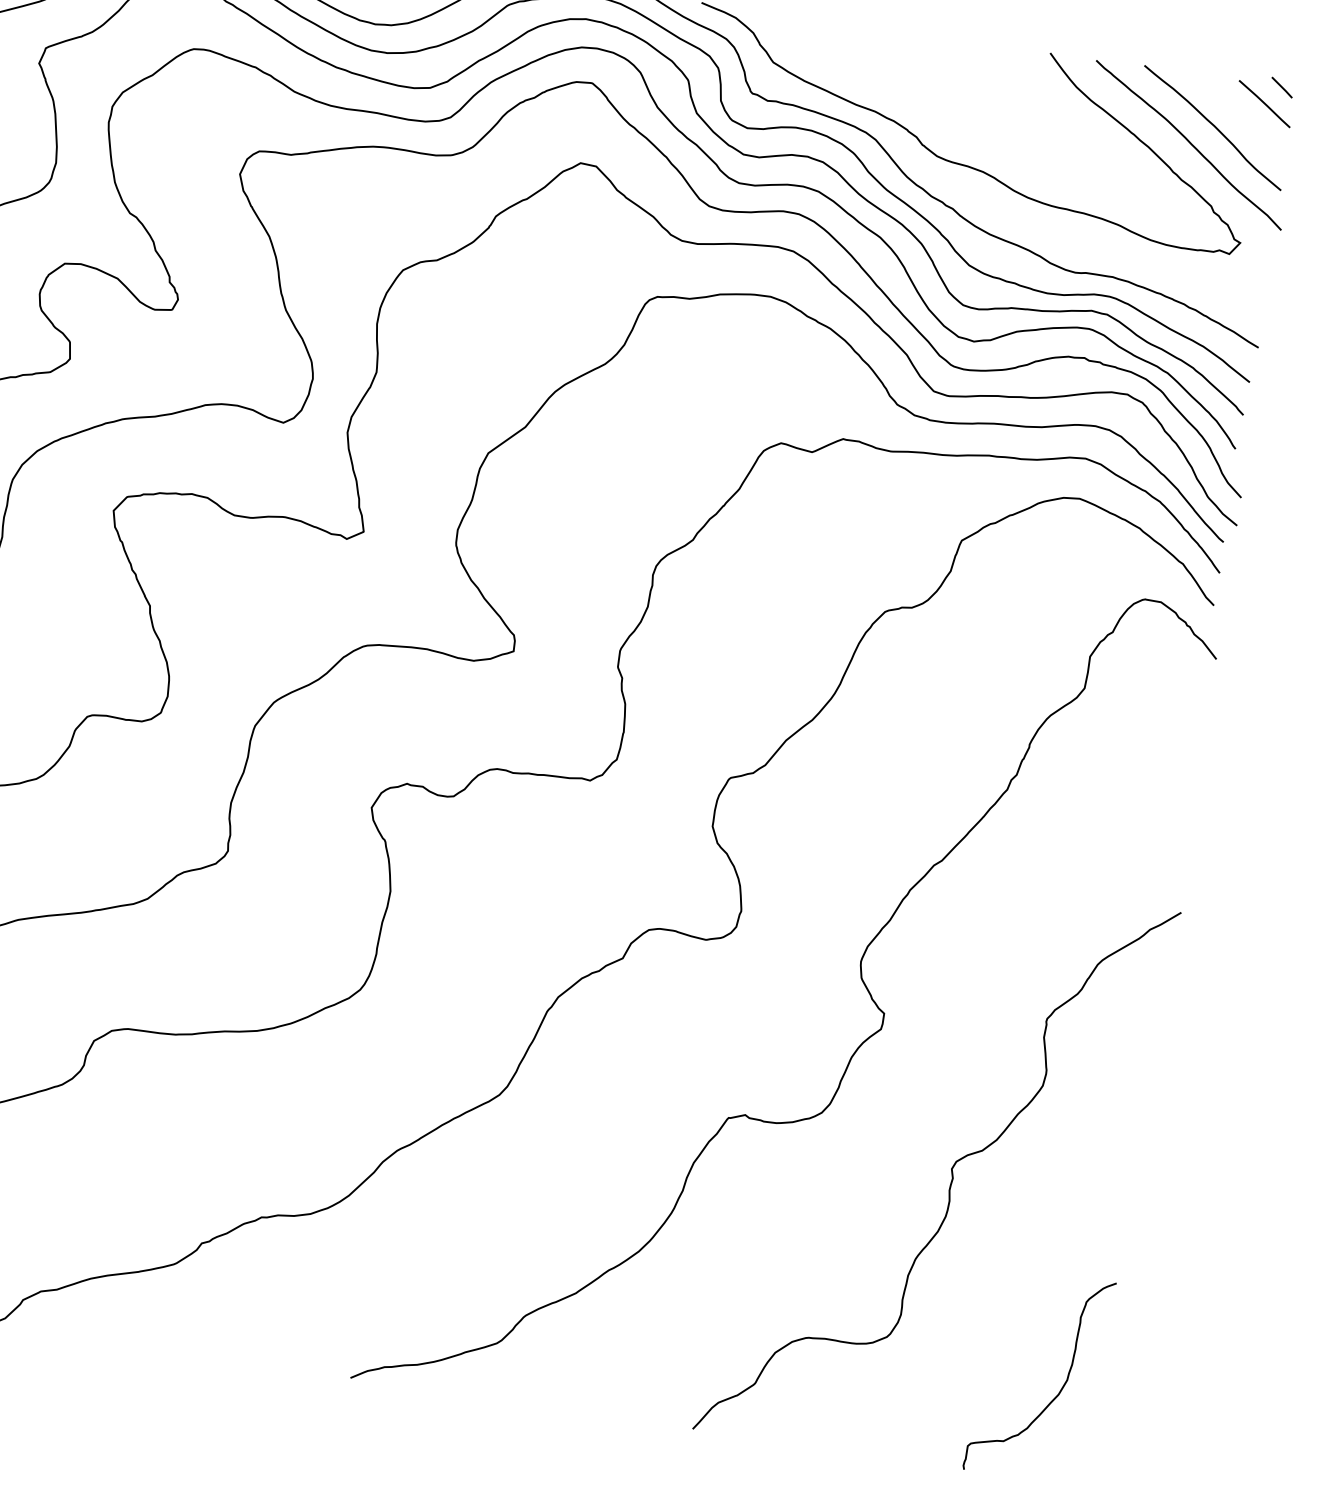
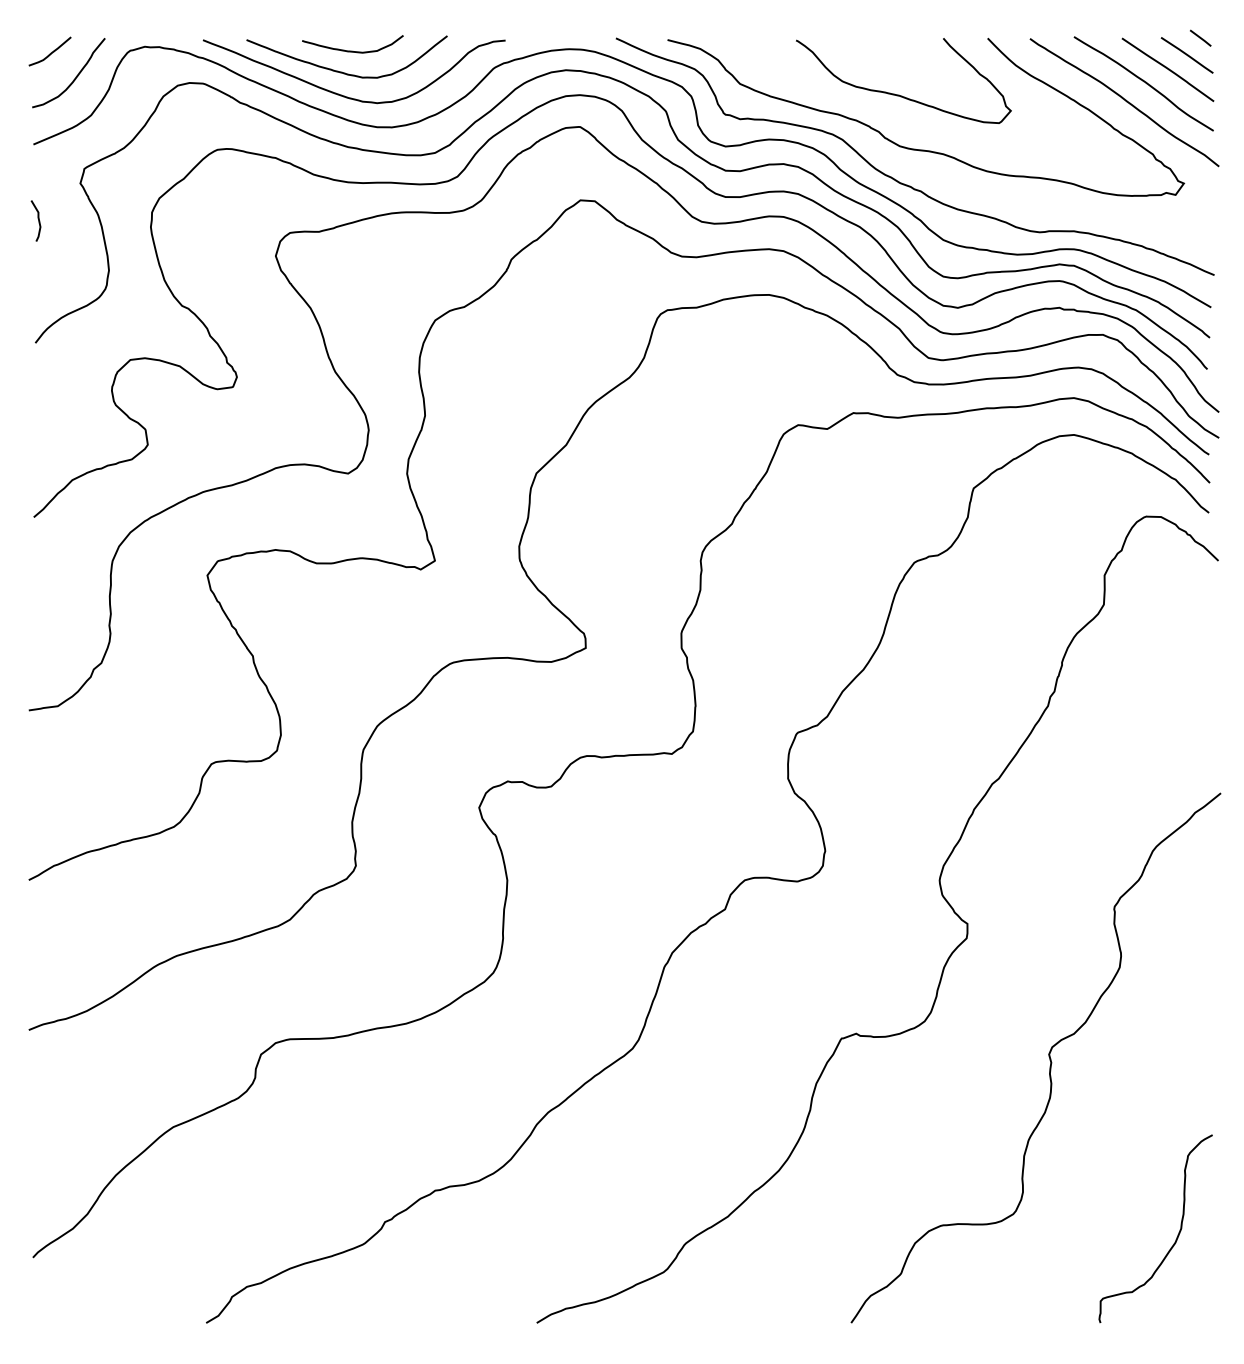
curve: (945, 99) -> (899, 94), added
curve: (1240, 116) -> (1167, 69), added

